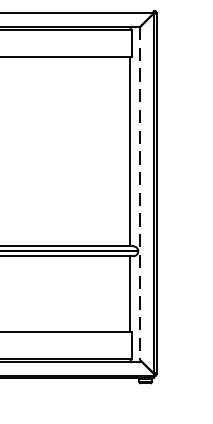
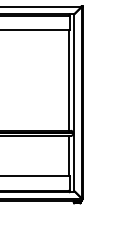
line: (140, 195) -> (74, 103), dashed -> solid

